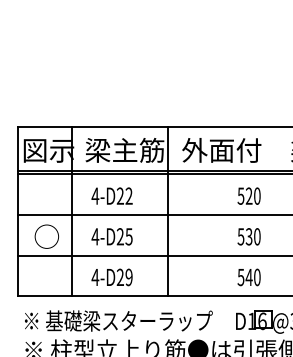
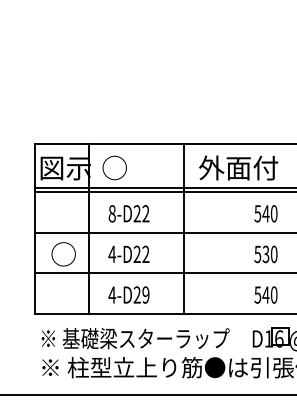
text: (124, 149) -> (141, 167), 梁主筋 -> ○
text: (95, 195) -> (112, 213), 4-D22 -> 8-D22
text: (248, 195) -> (265, 213), 520 -> 540
text: (128, 236) -> (145, 254), 4-D25 -> 4-D22

